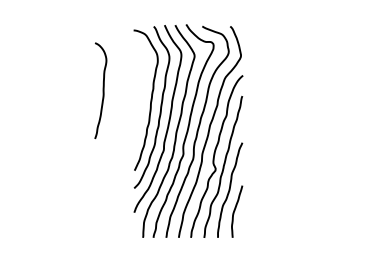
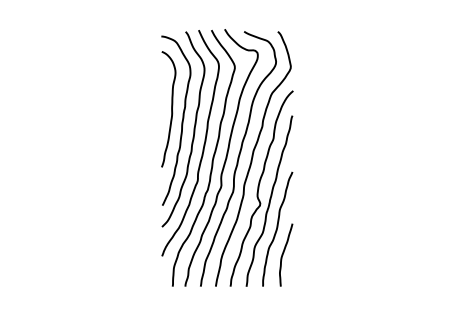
curve: (103, 90) -> (171, 109), moved

